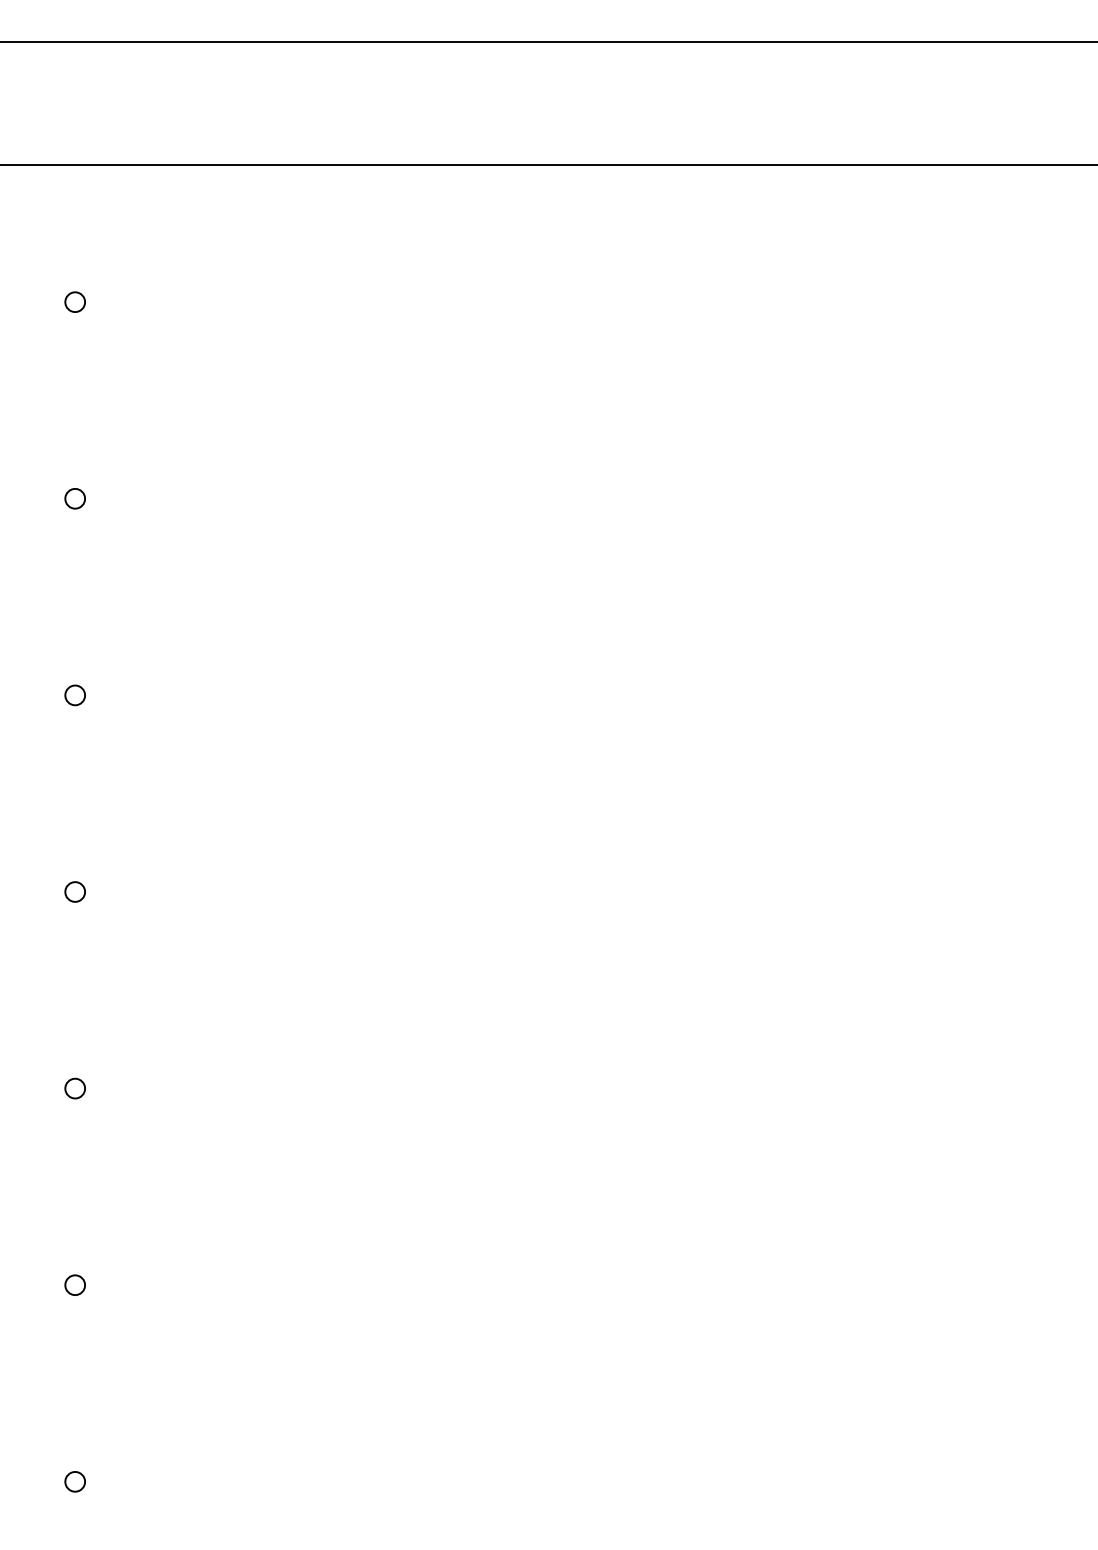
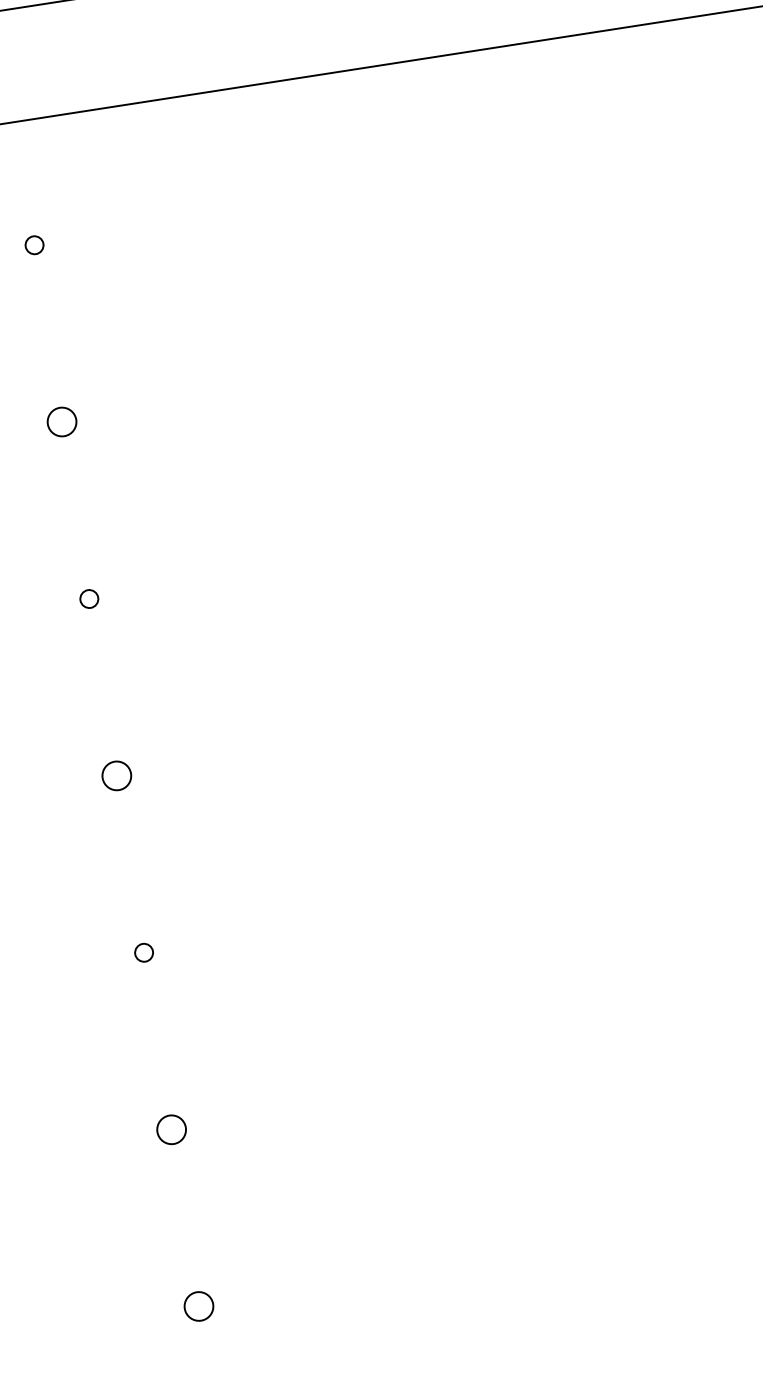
circle: (74, 498) -> (61, 421), size x1.6
circle: (74, 891) -> (116, 775), size x1.6
circle: (74, 1284) -> (170, 1129), size x1.6
circle: (74, 1481) -> (198, 1306), size x1.6

